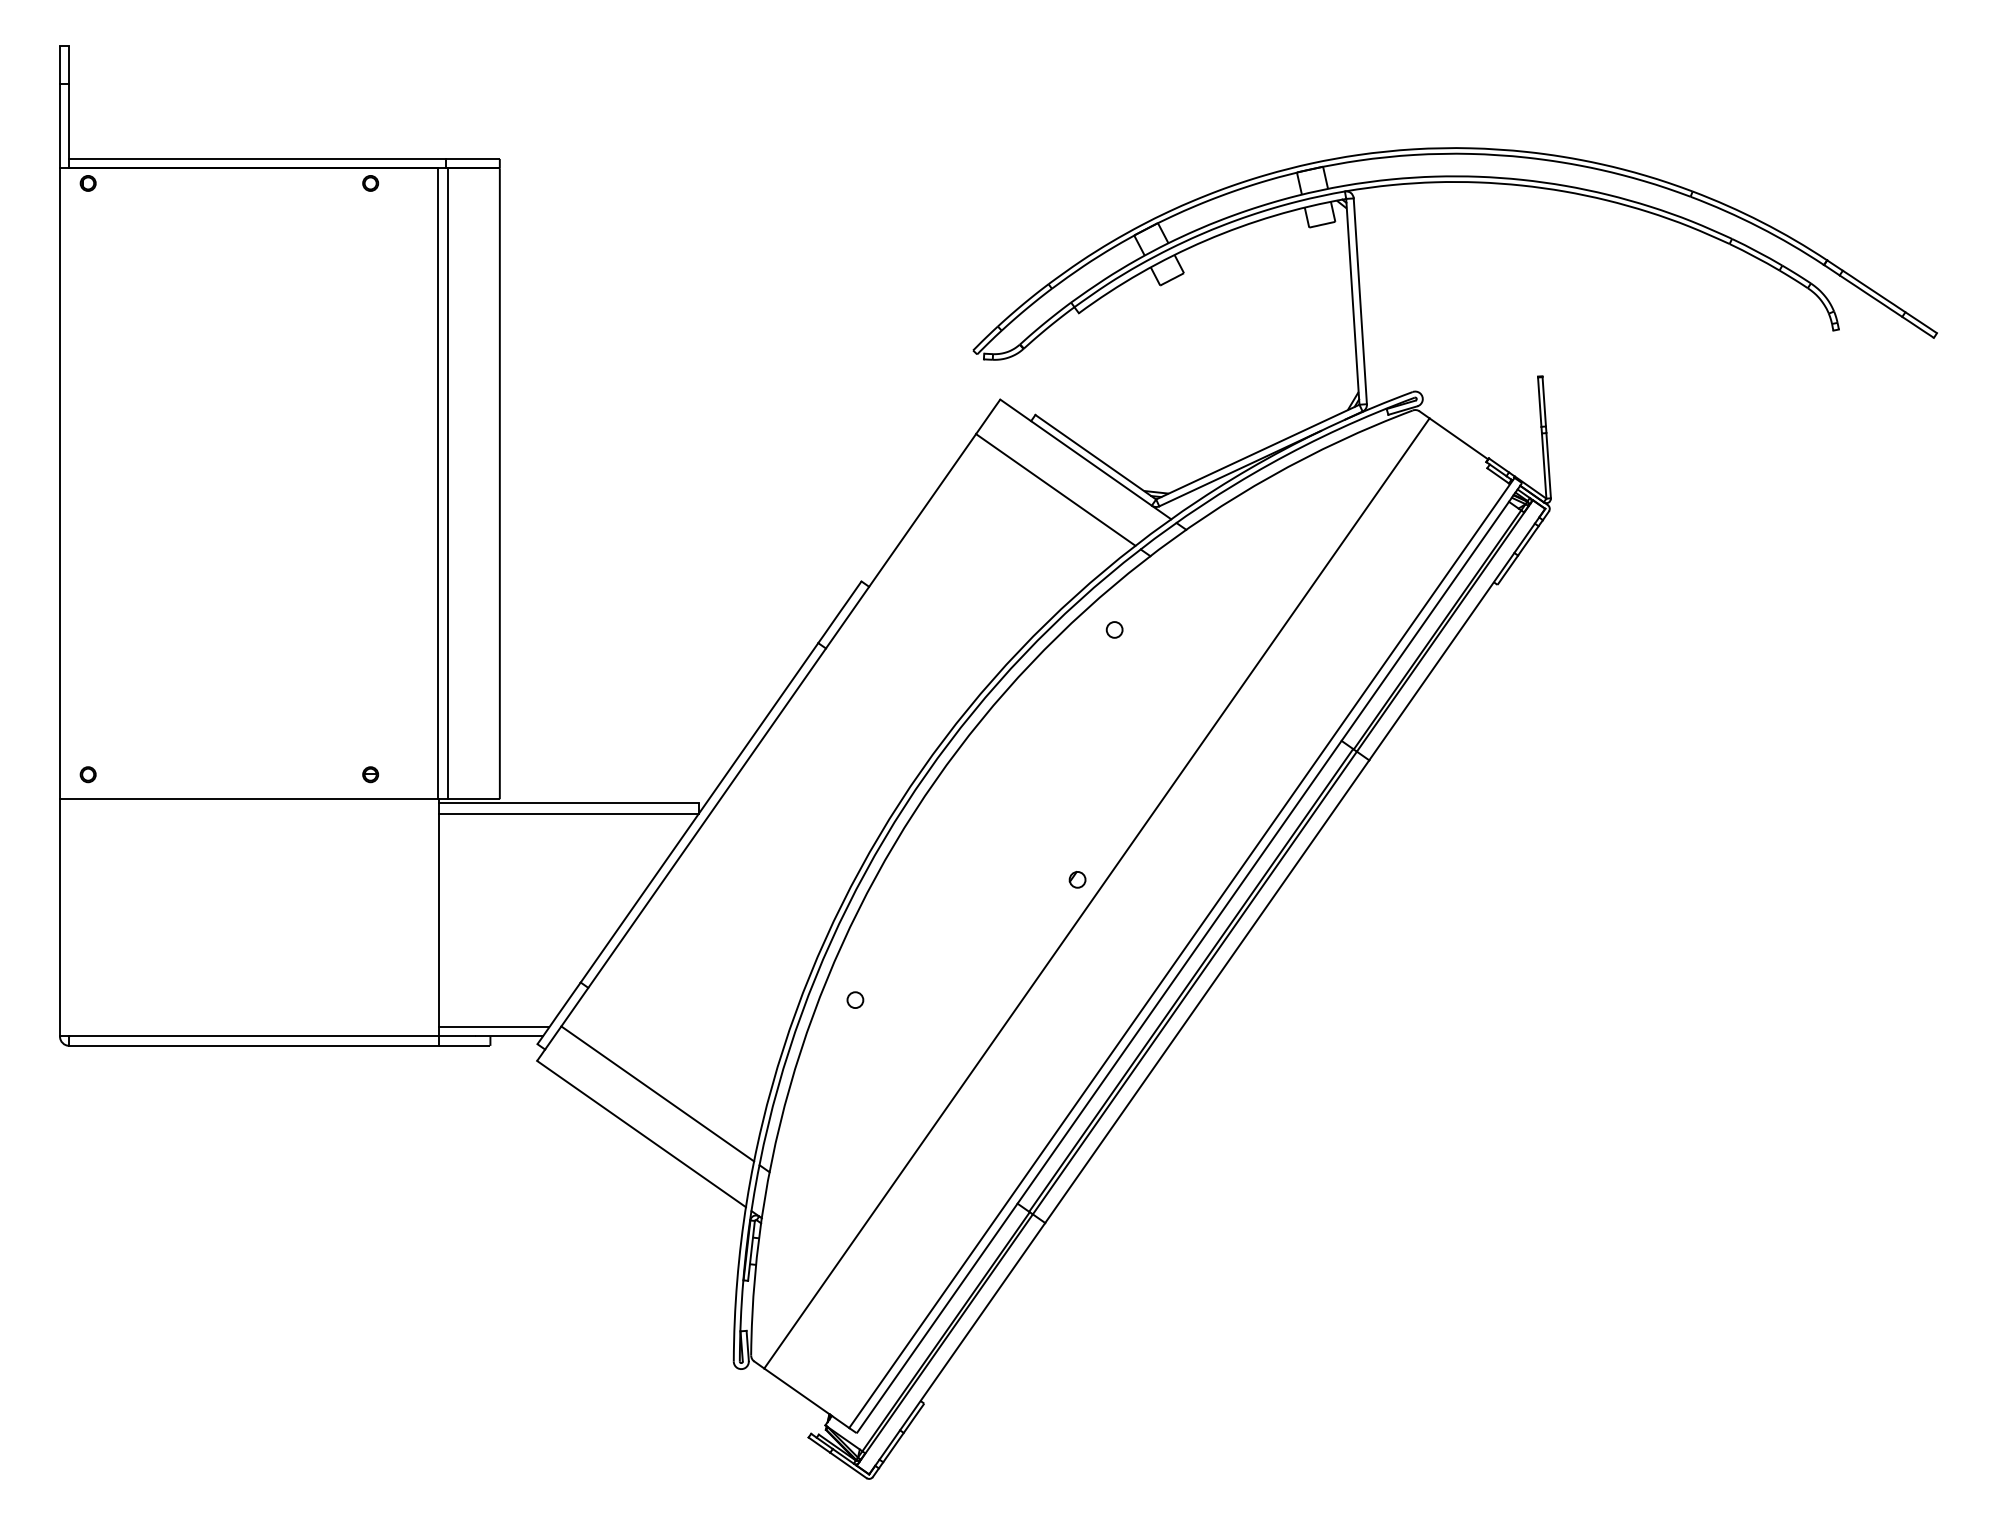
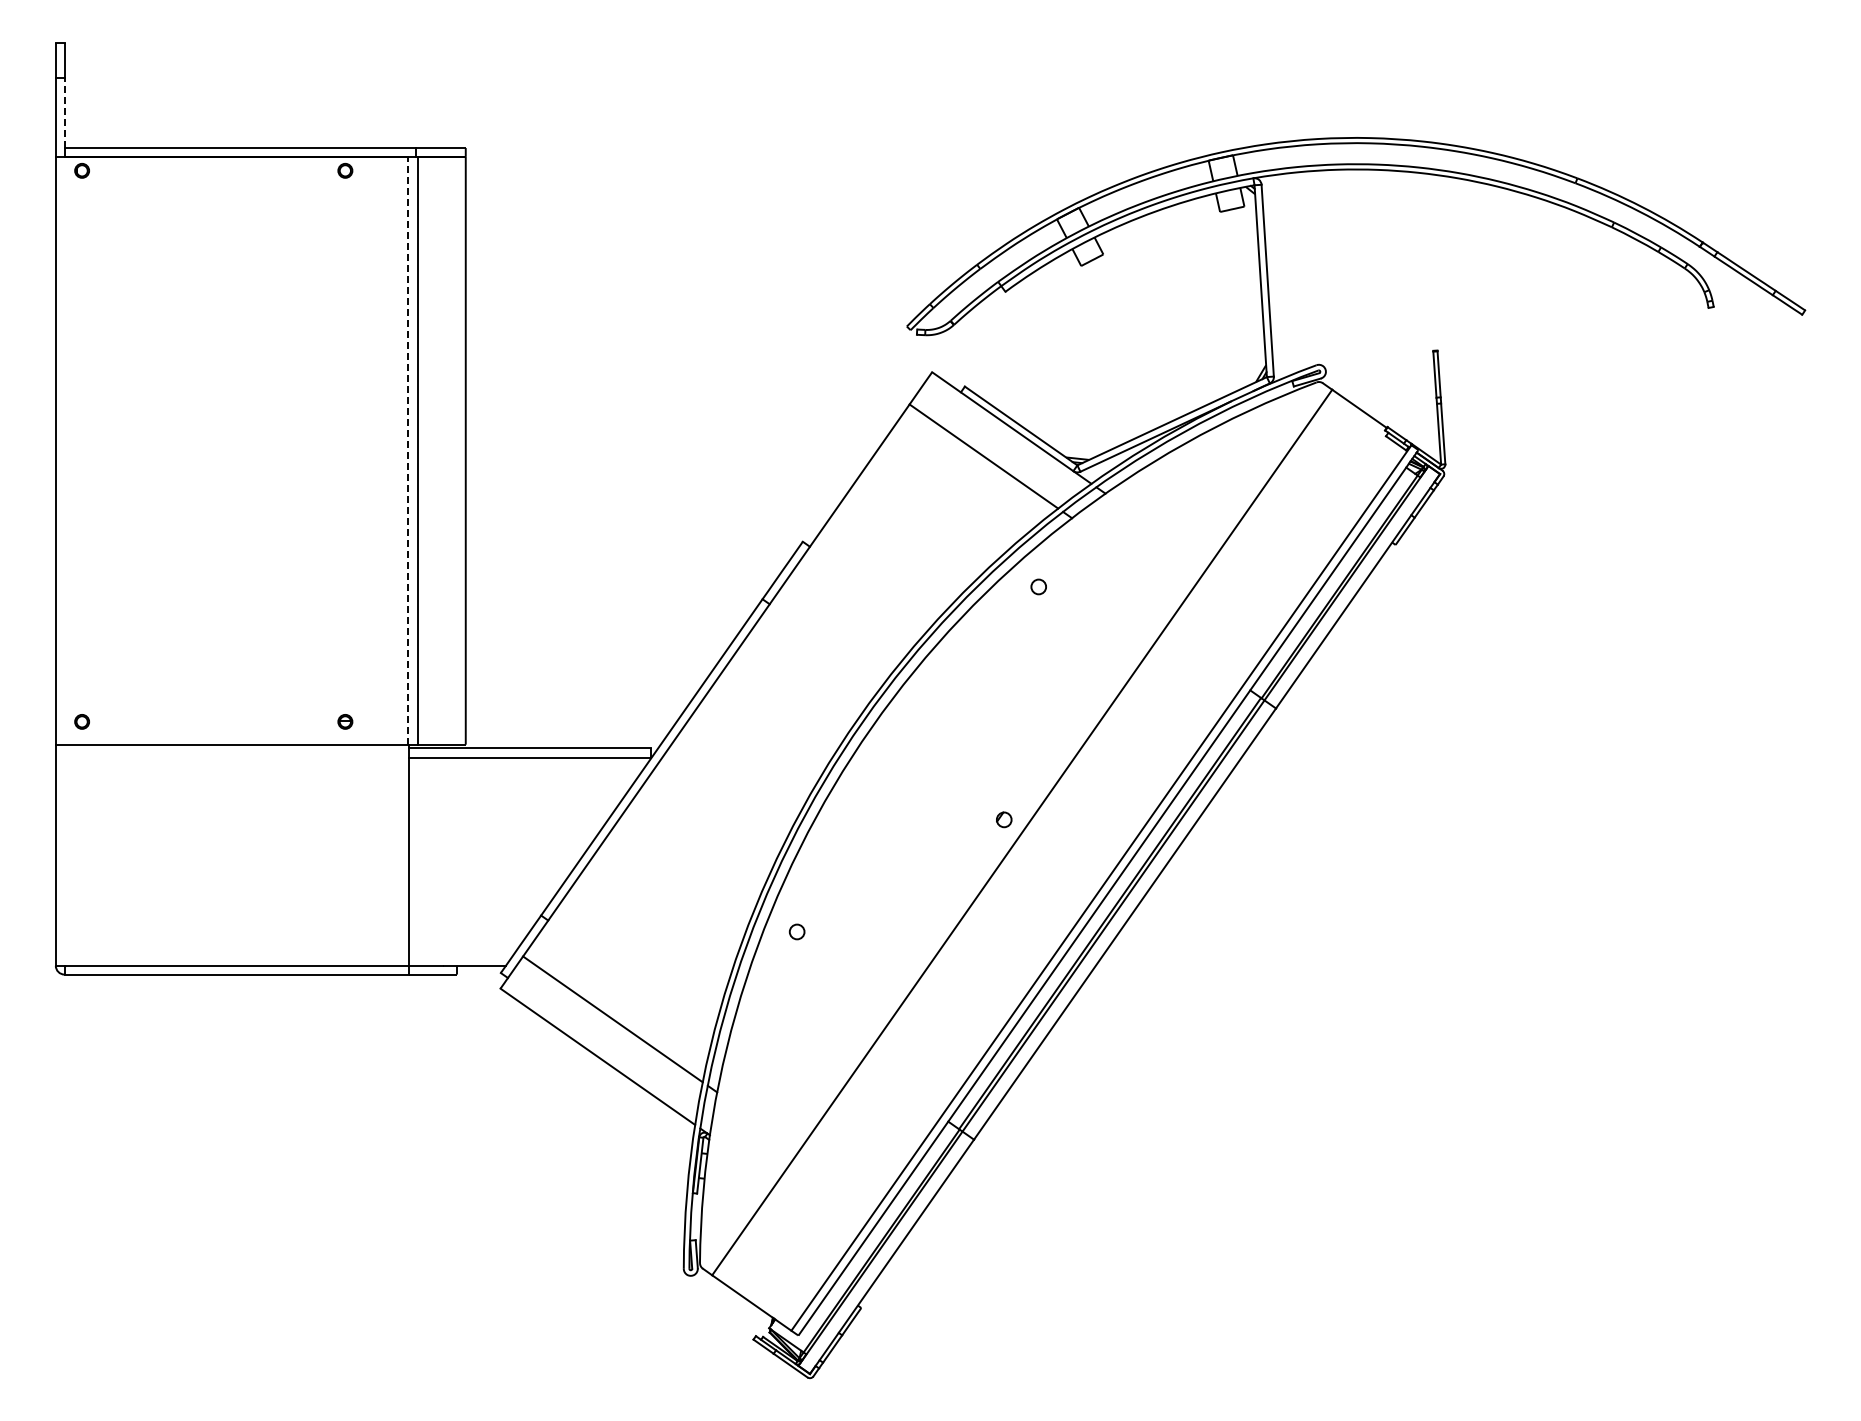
line: (69, 120) -> (64, 112), solid -> dashed
line: (438, 483) -> (408, 450), solid -> dashed
line: (494, 1027) -> (460, 957), removed

